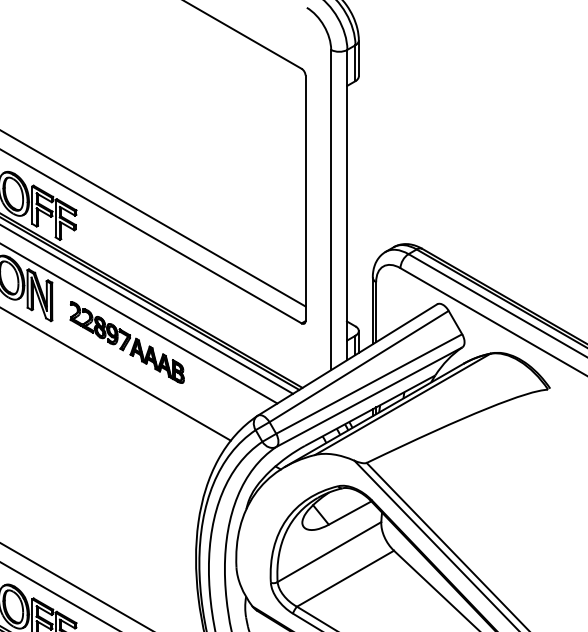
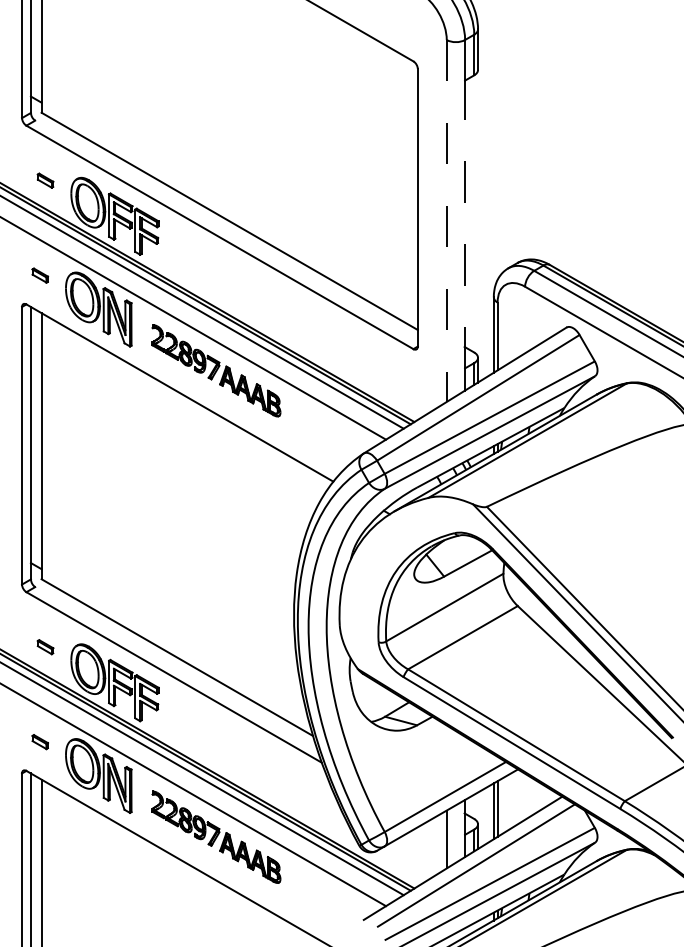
line: (330, 209) -> (446, 220), solid -> dashed
line: (346, 213) -> (464, 224), solid -> dashed

